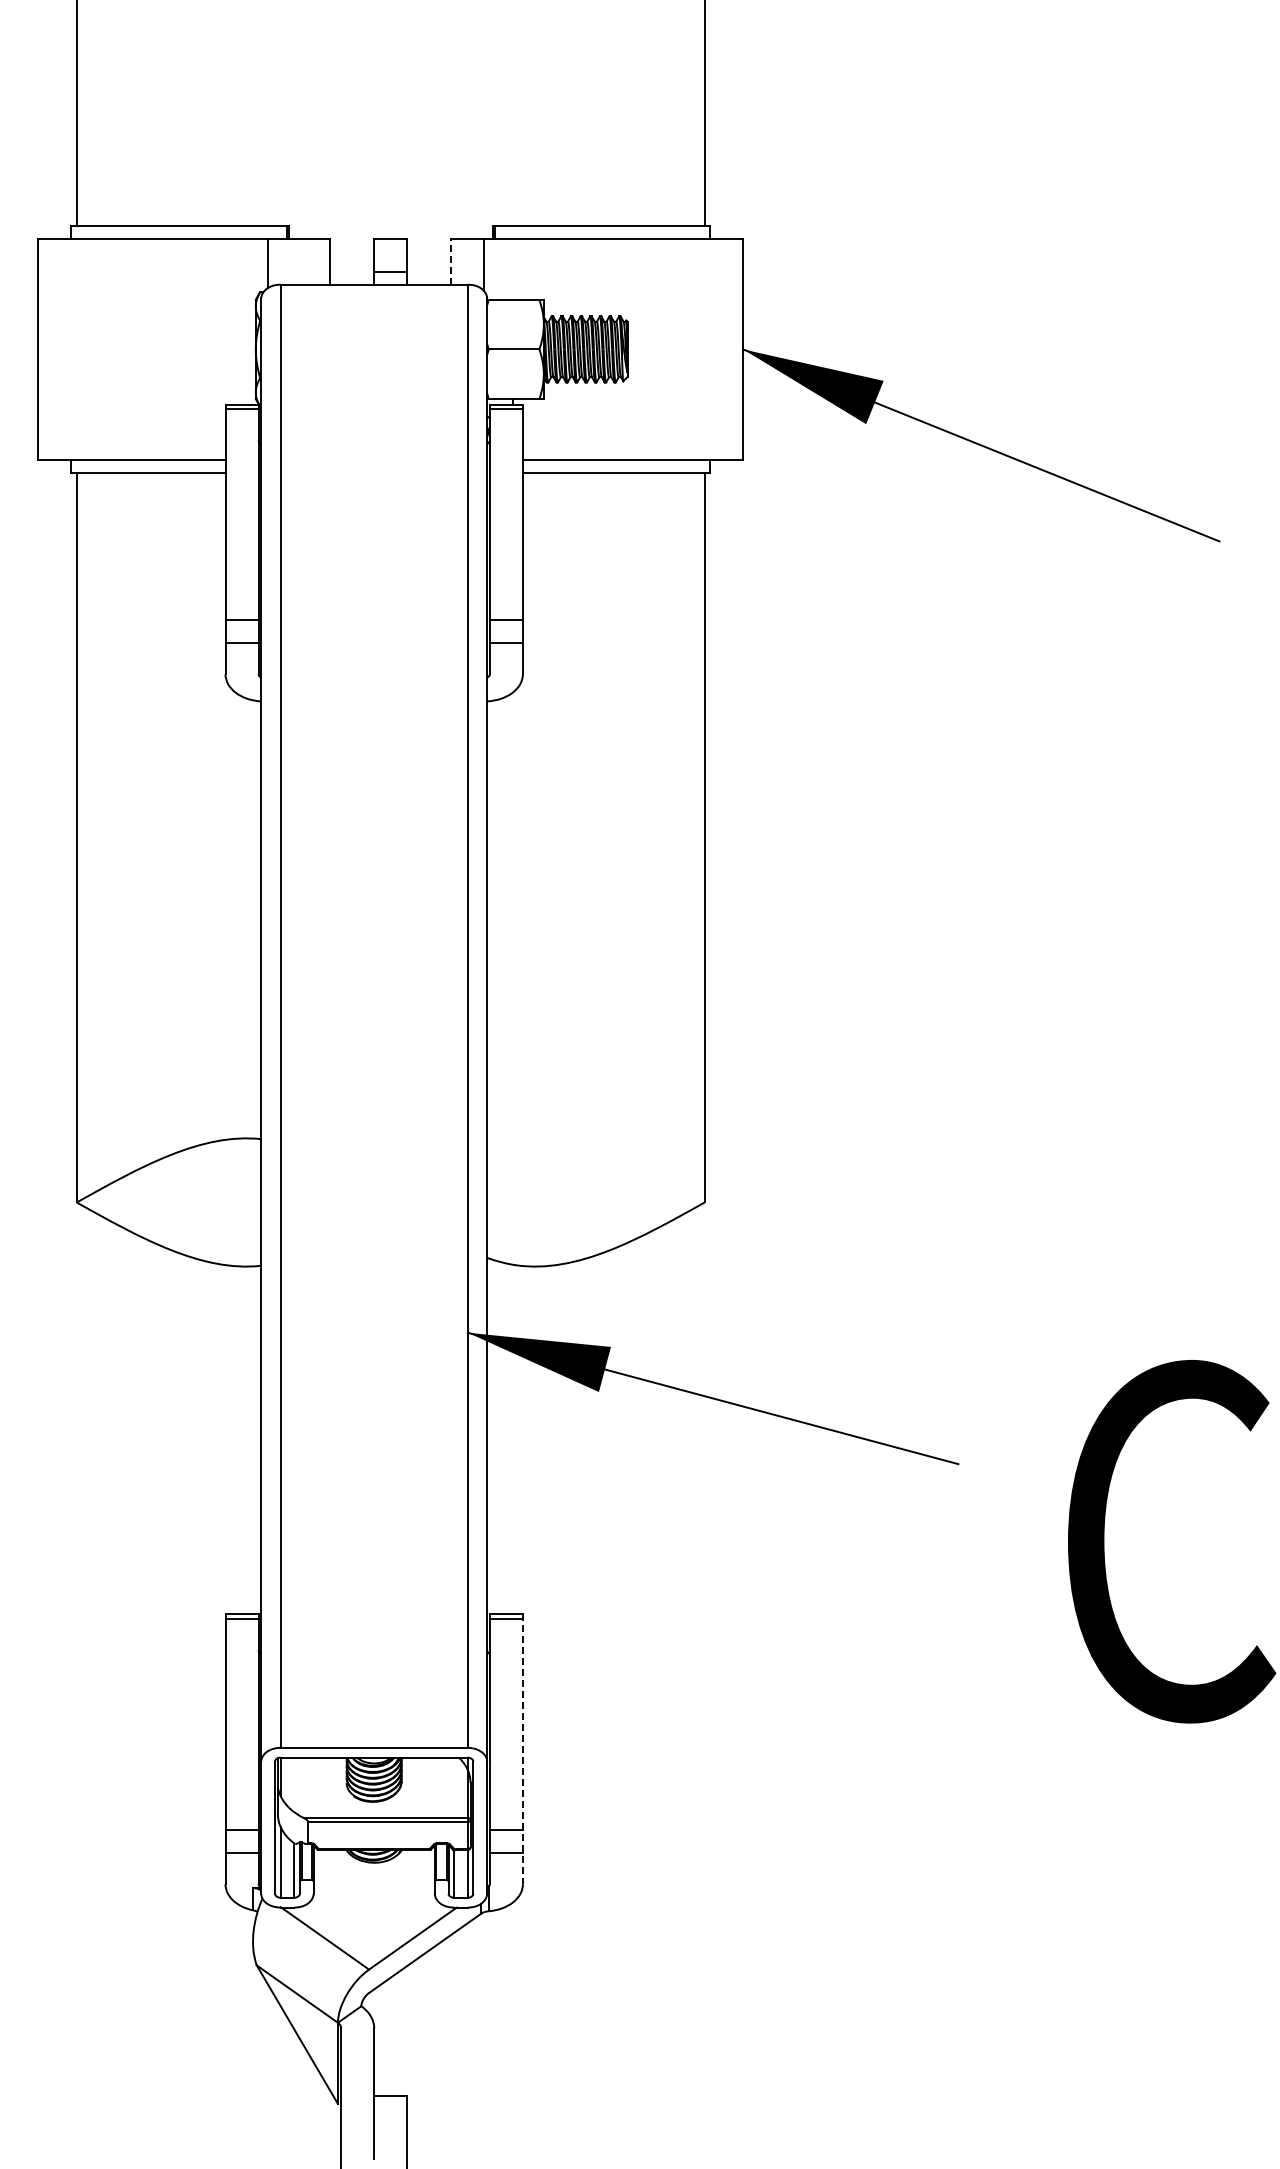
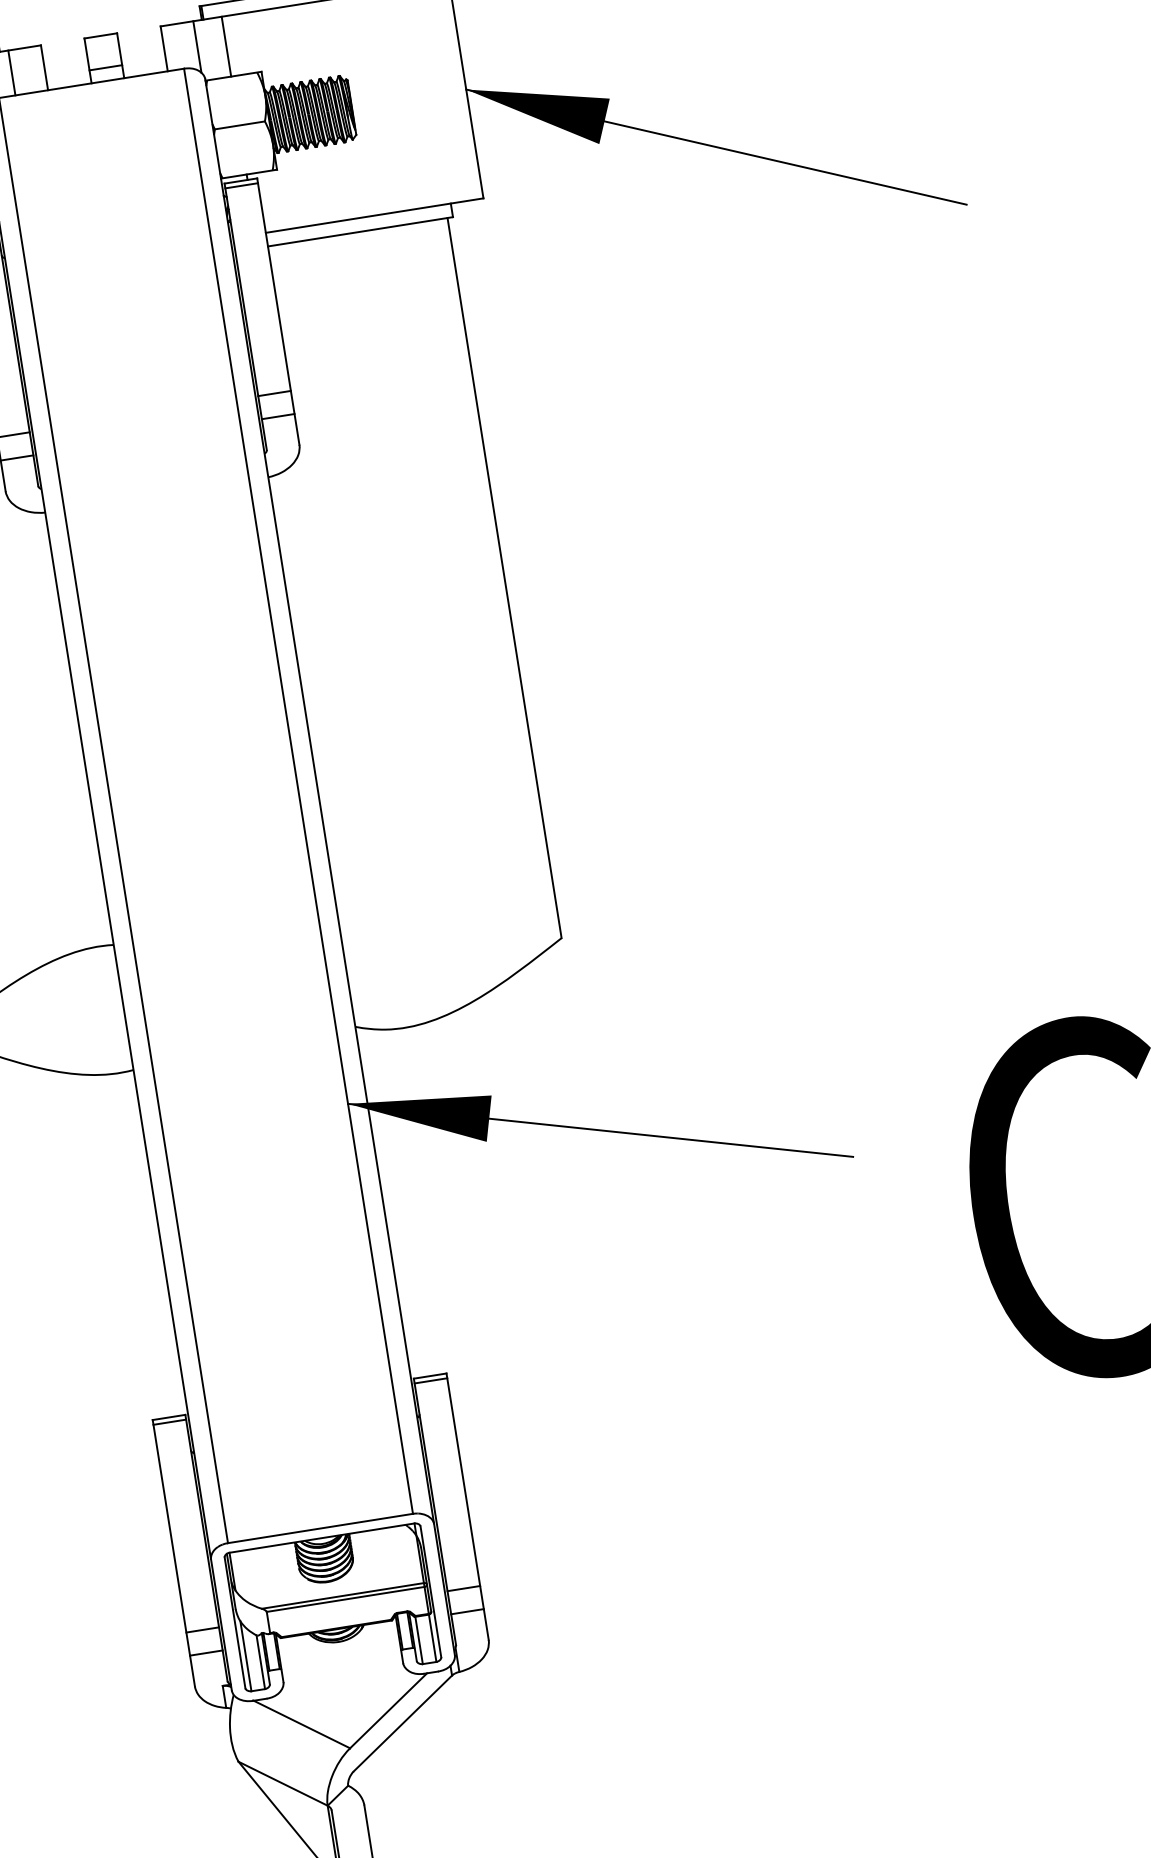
line: (297, 261) -> (12, 72), added
line: (451, 262) -> (164, 49), dashed -> solid
line: (513, 269) -> (226, 46), added
line: (522, 1749) -> (467, 1506), dashed -> solid

